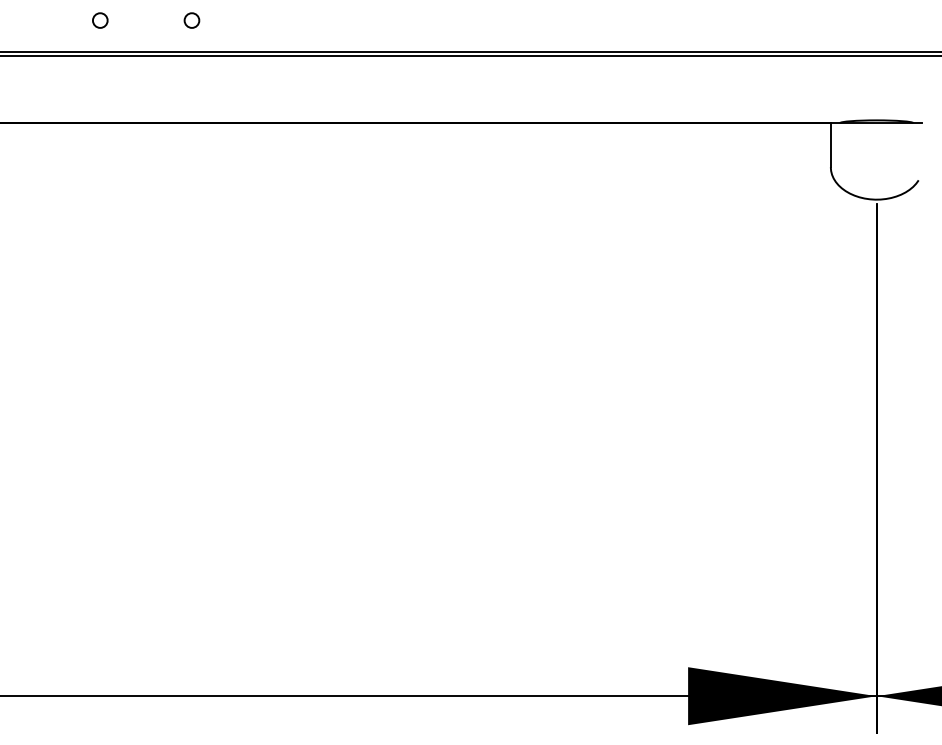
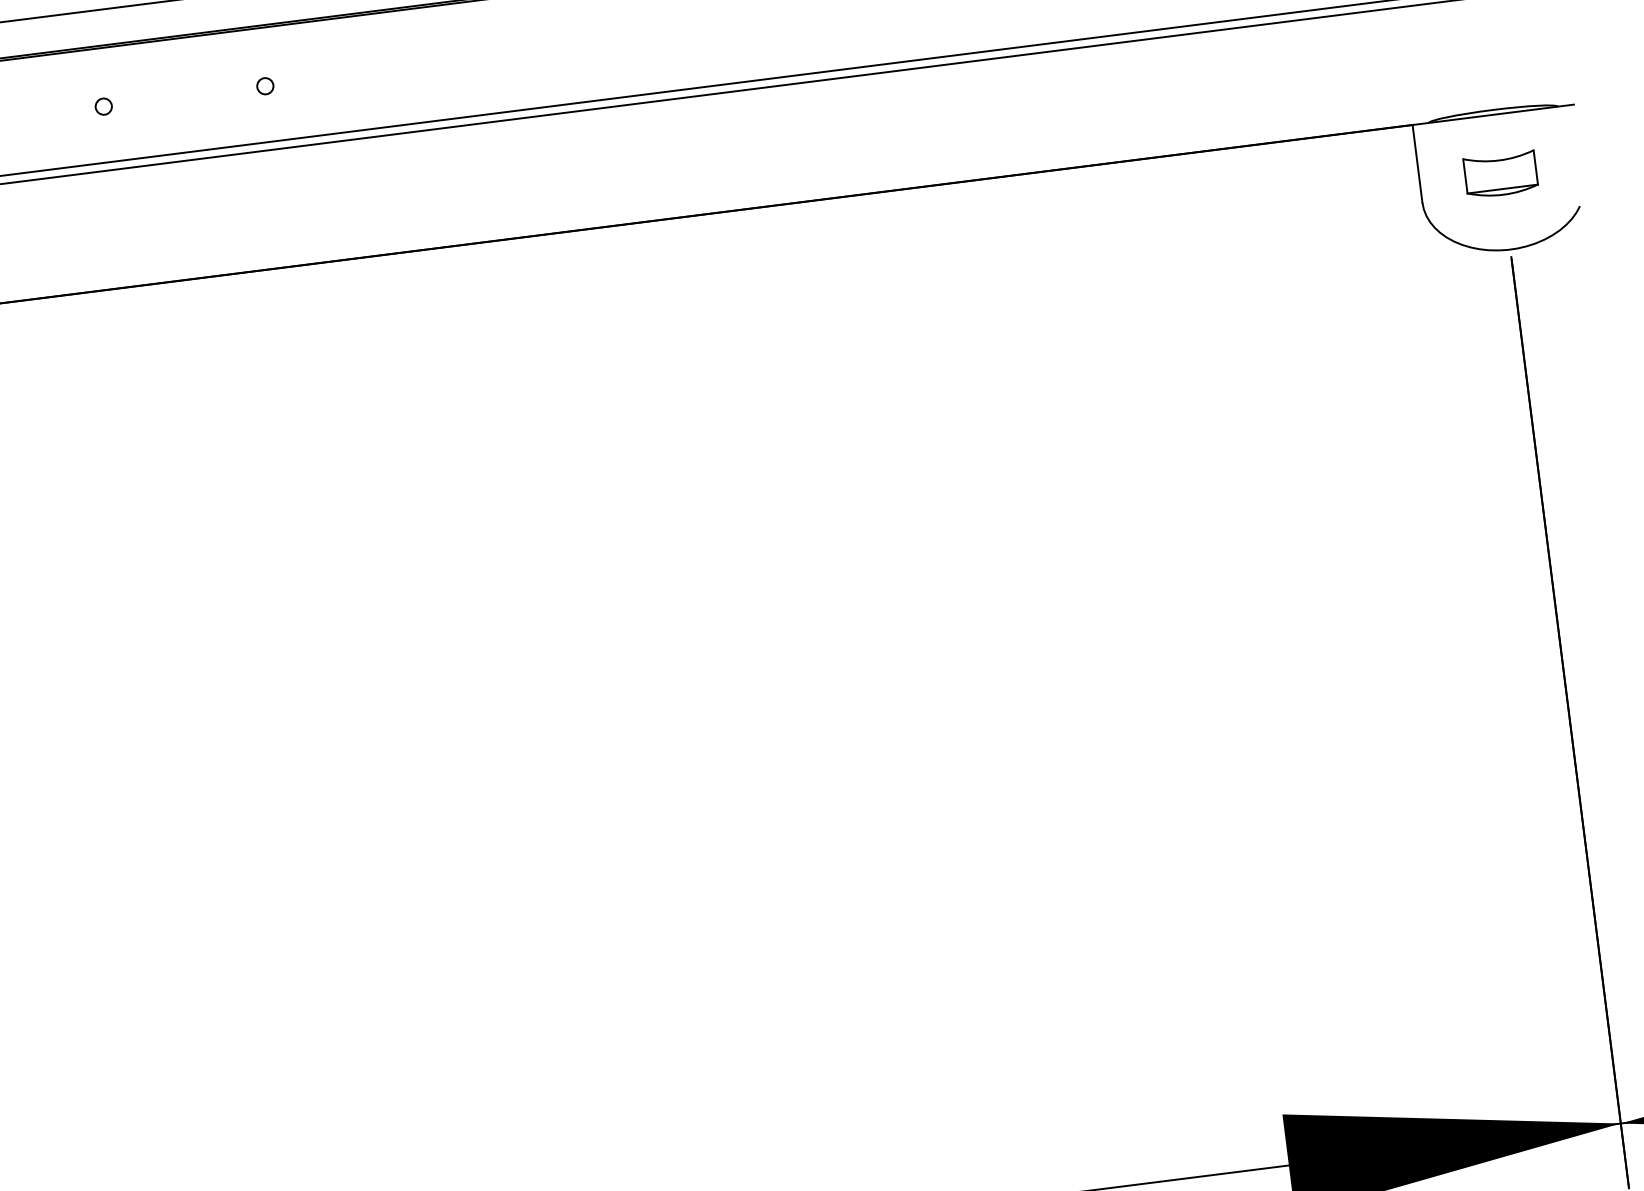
circle: (99, 19) -> (102, 105), size x0.62
circle: (191, 19) -> (264, 84), size x0.62
part: (876, 157) -> (1500, 175), added

